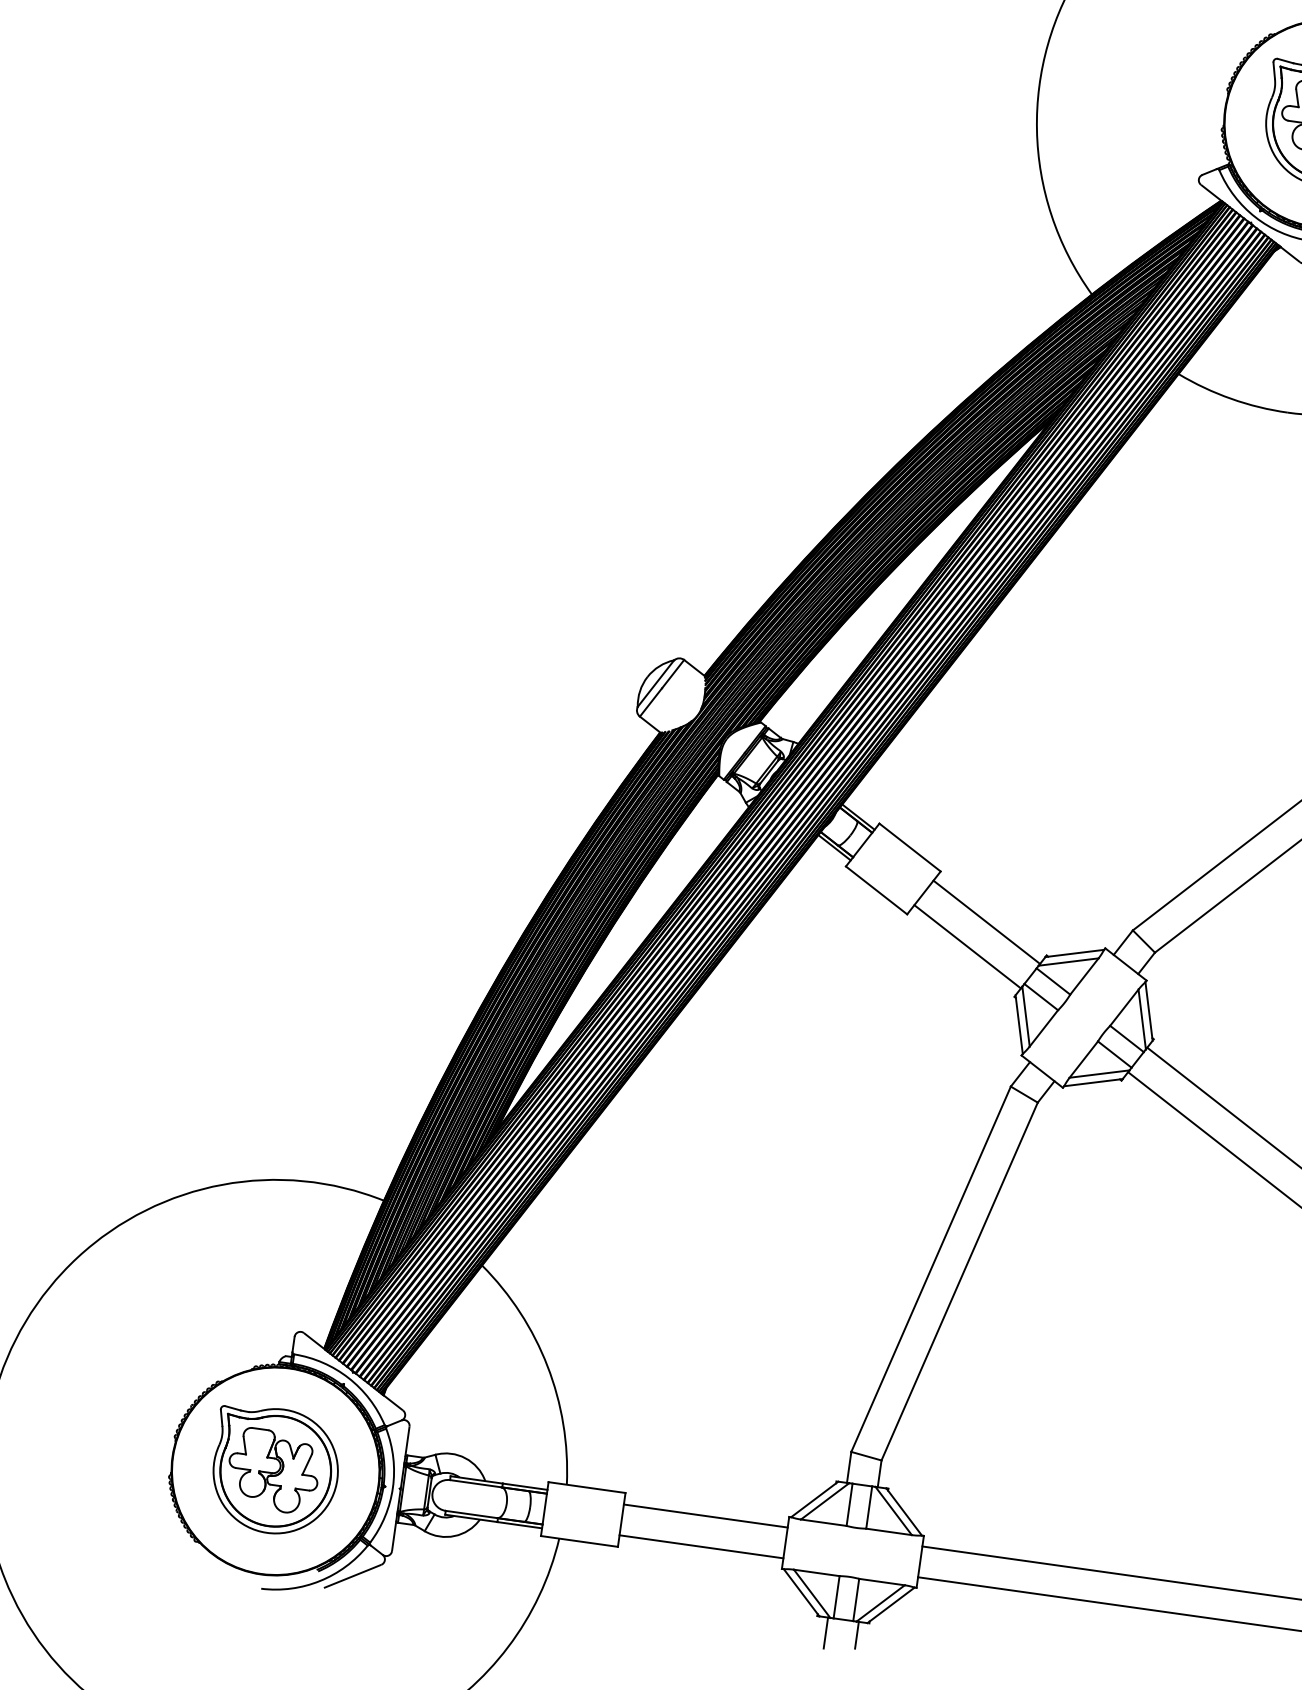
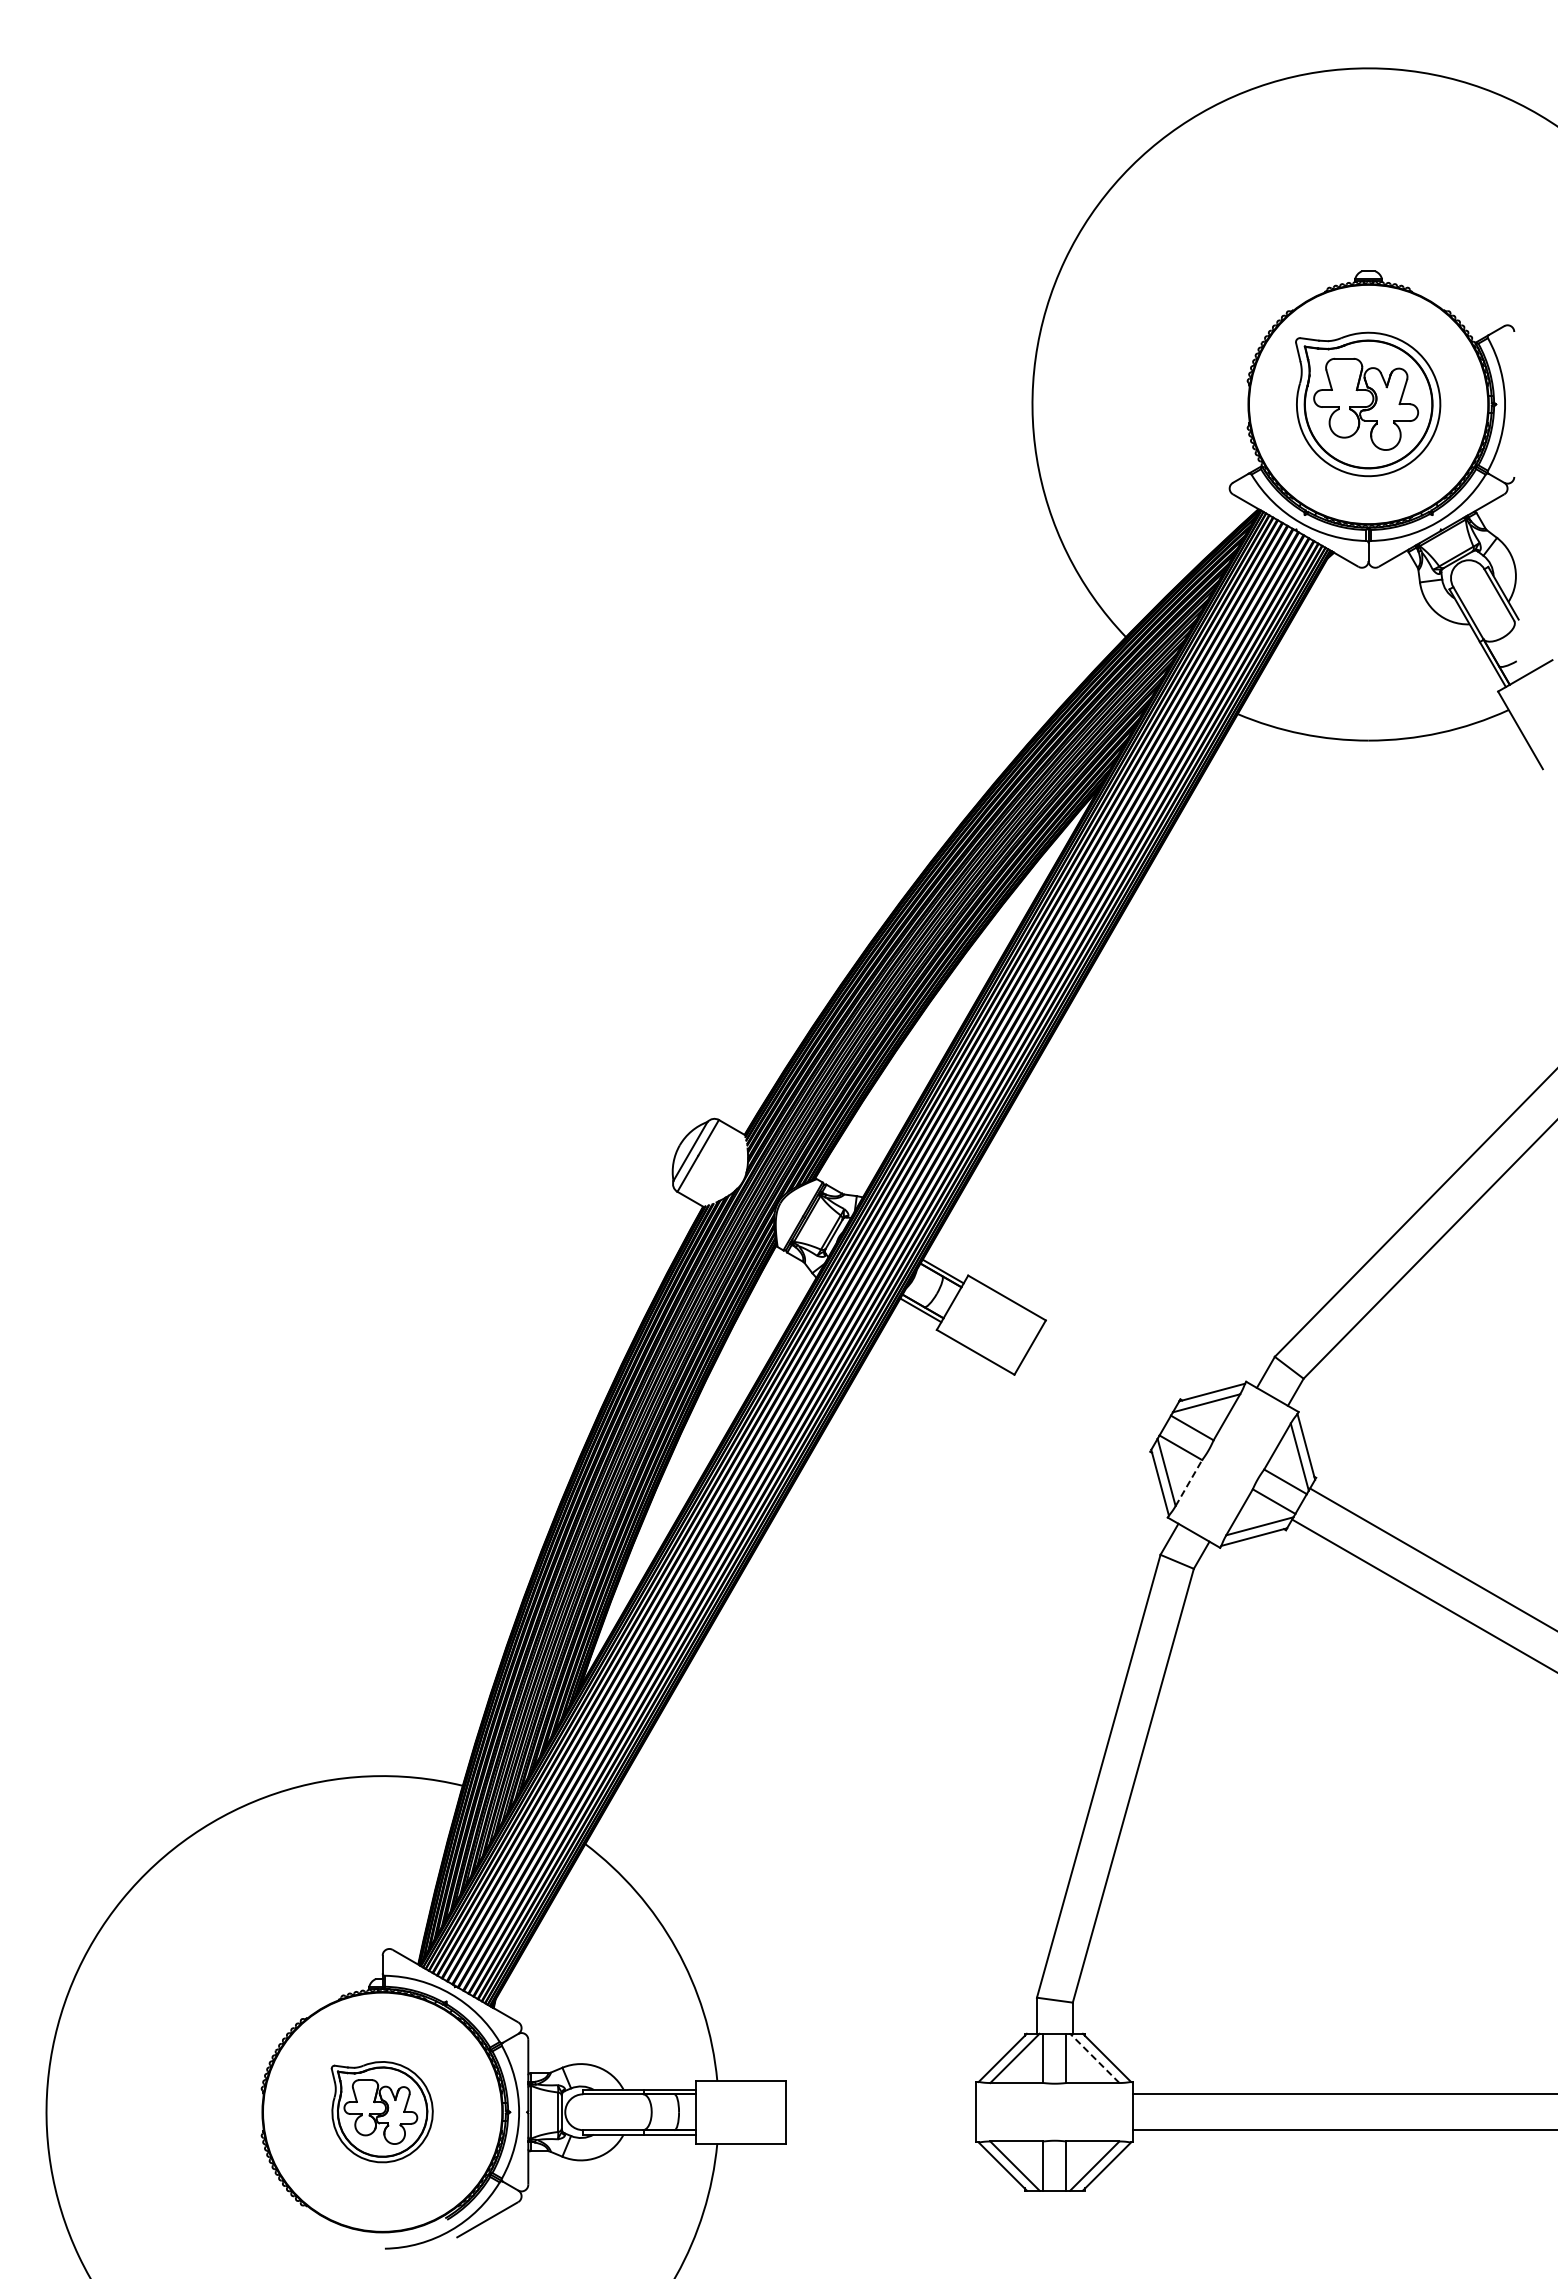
line: (986, 922) -> (1106, 1371), removed
line: (967, 947) -> (1088, 1402), removed
line: (1043, 1028) -> (1188, 1483), solid -> dashed
part: (275, 1470) -> (382, 2111), size x0.7
line: (893, 1511) -> (1094, 2058), solid -> dashed
line: (705, 1516) -> (880, 2094), removed
line: (700, 1547) -> (880, 2130), removed
line: (825, 1632) -> (1036, 2208), removed
line: (856, 1634) -> (1072, 2205), removed

